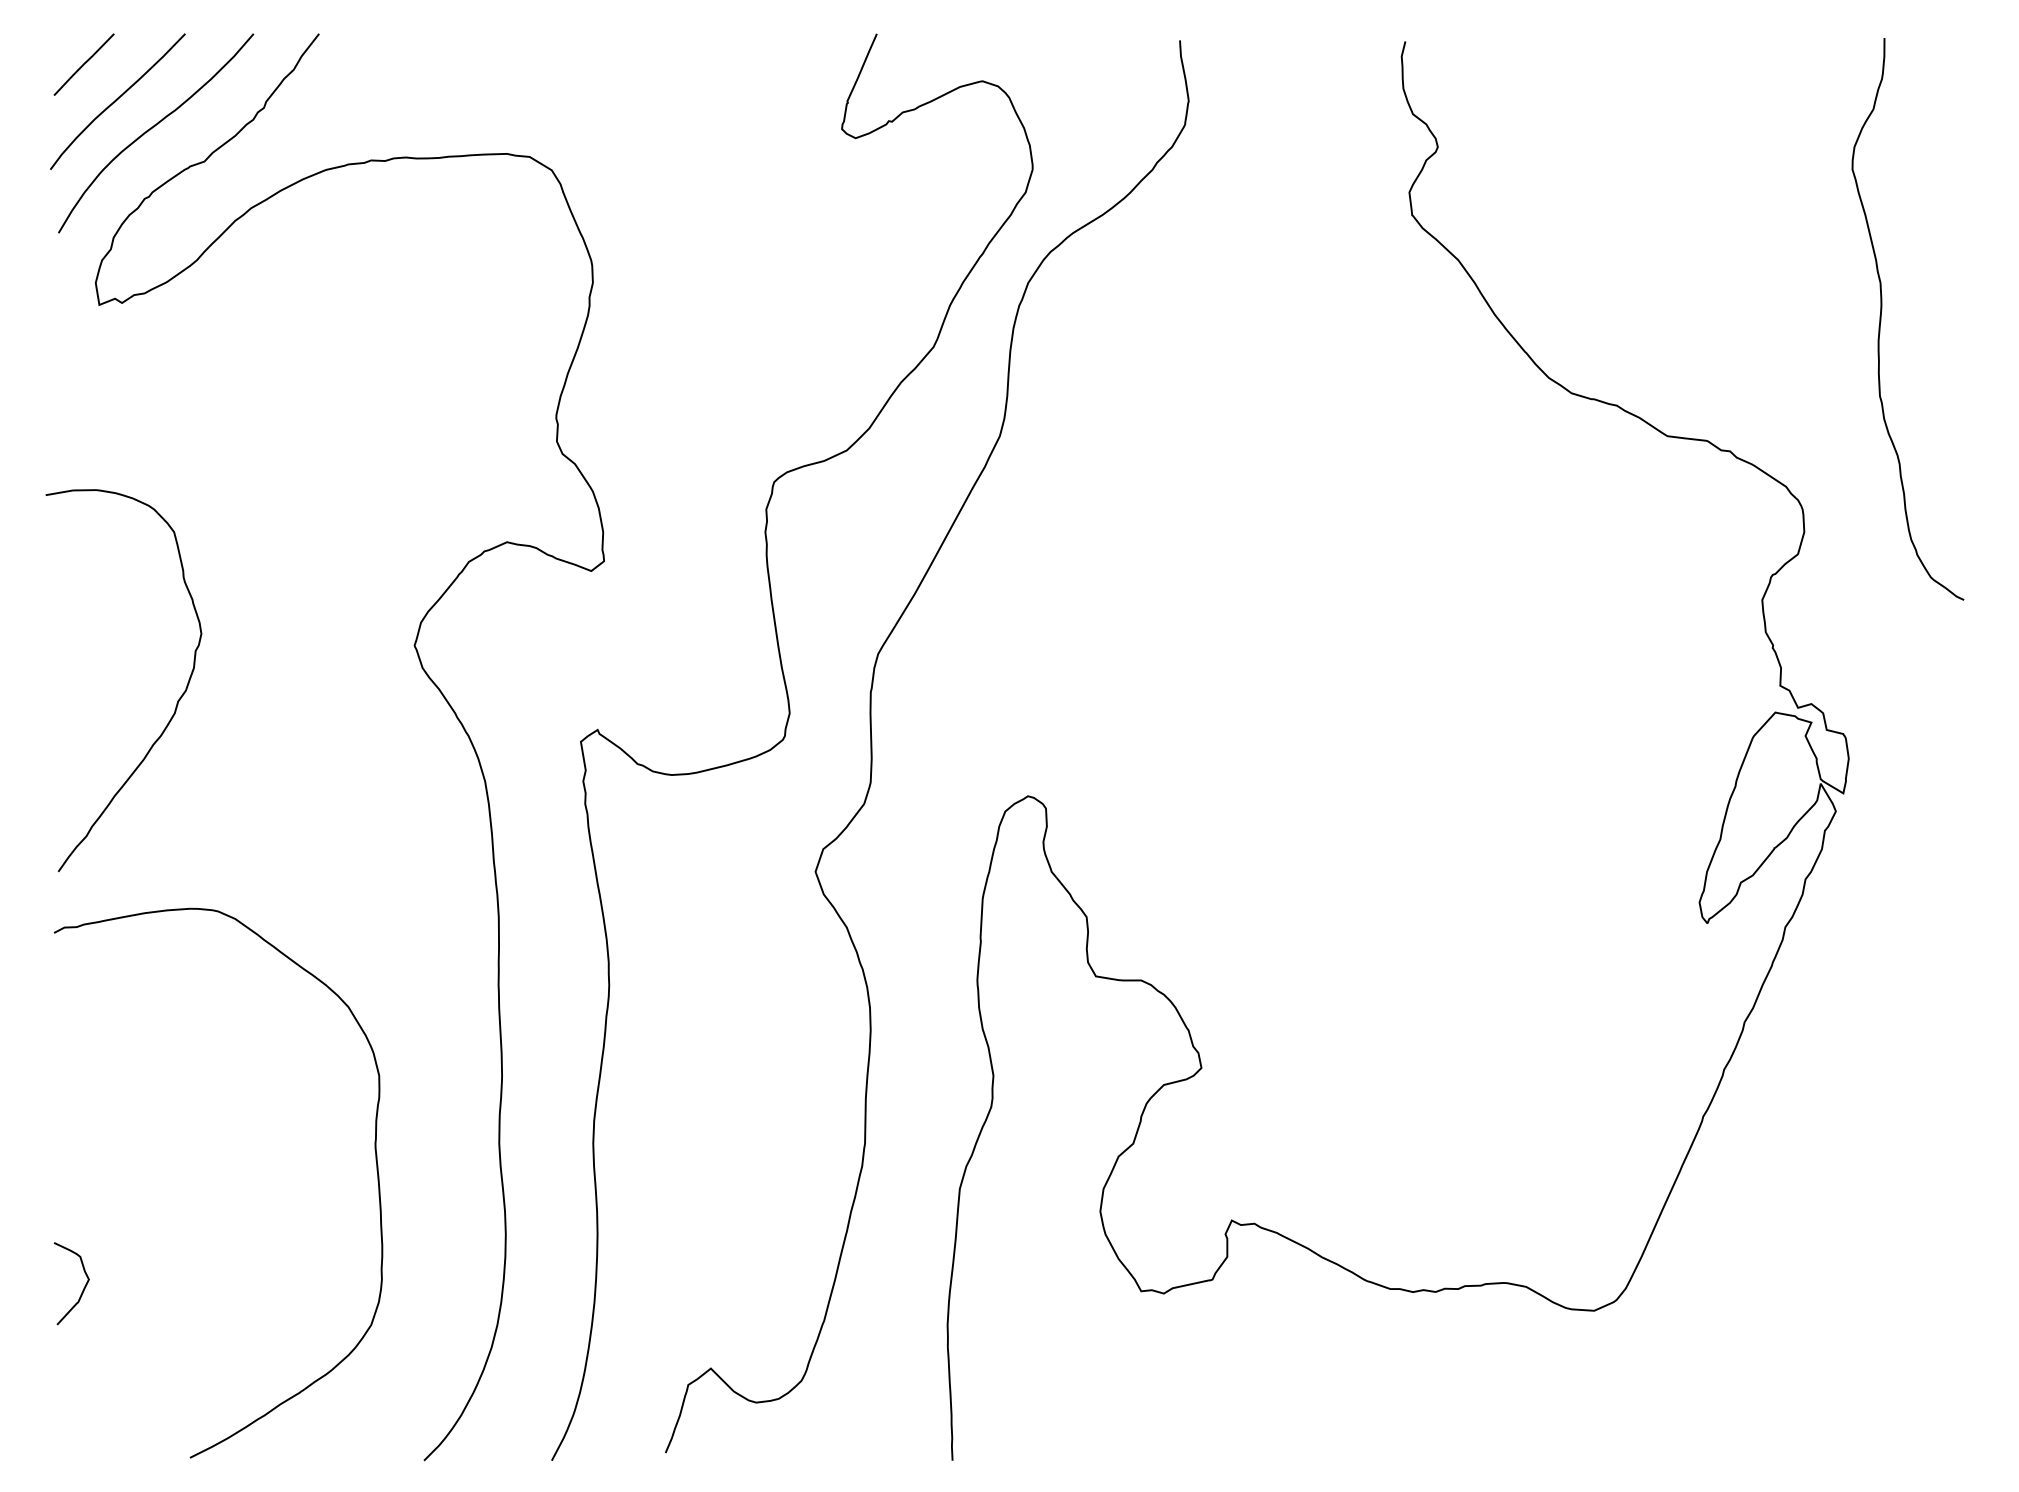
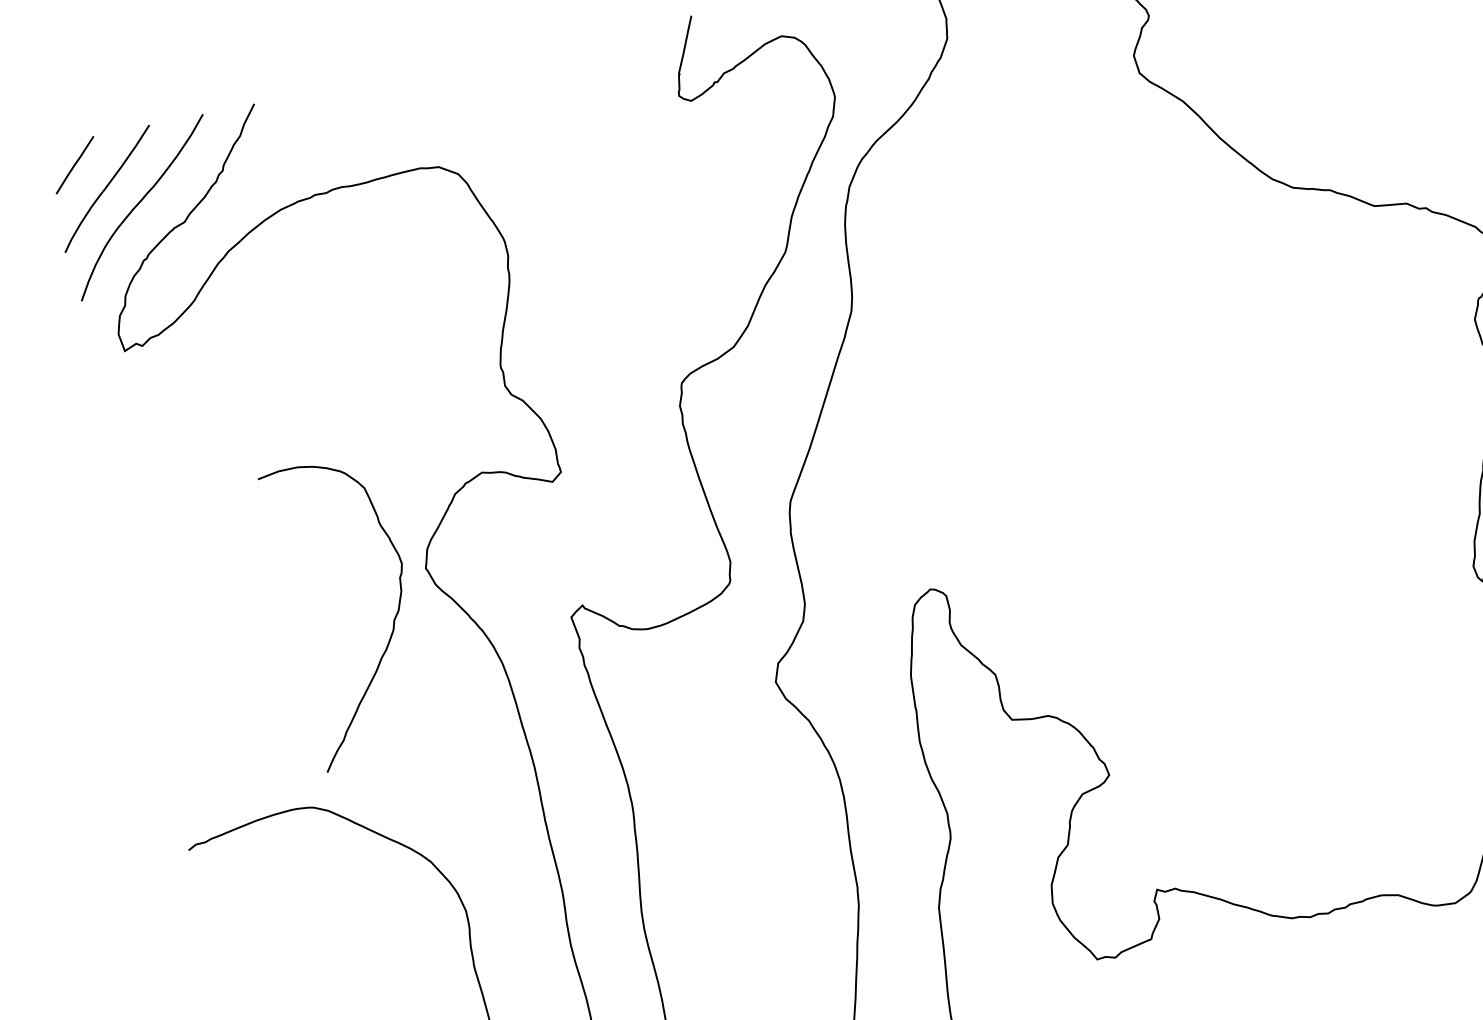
curve: (177, 700) -> (393, 619), moved

